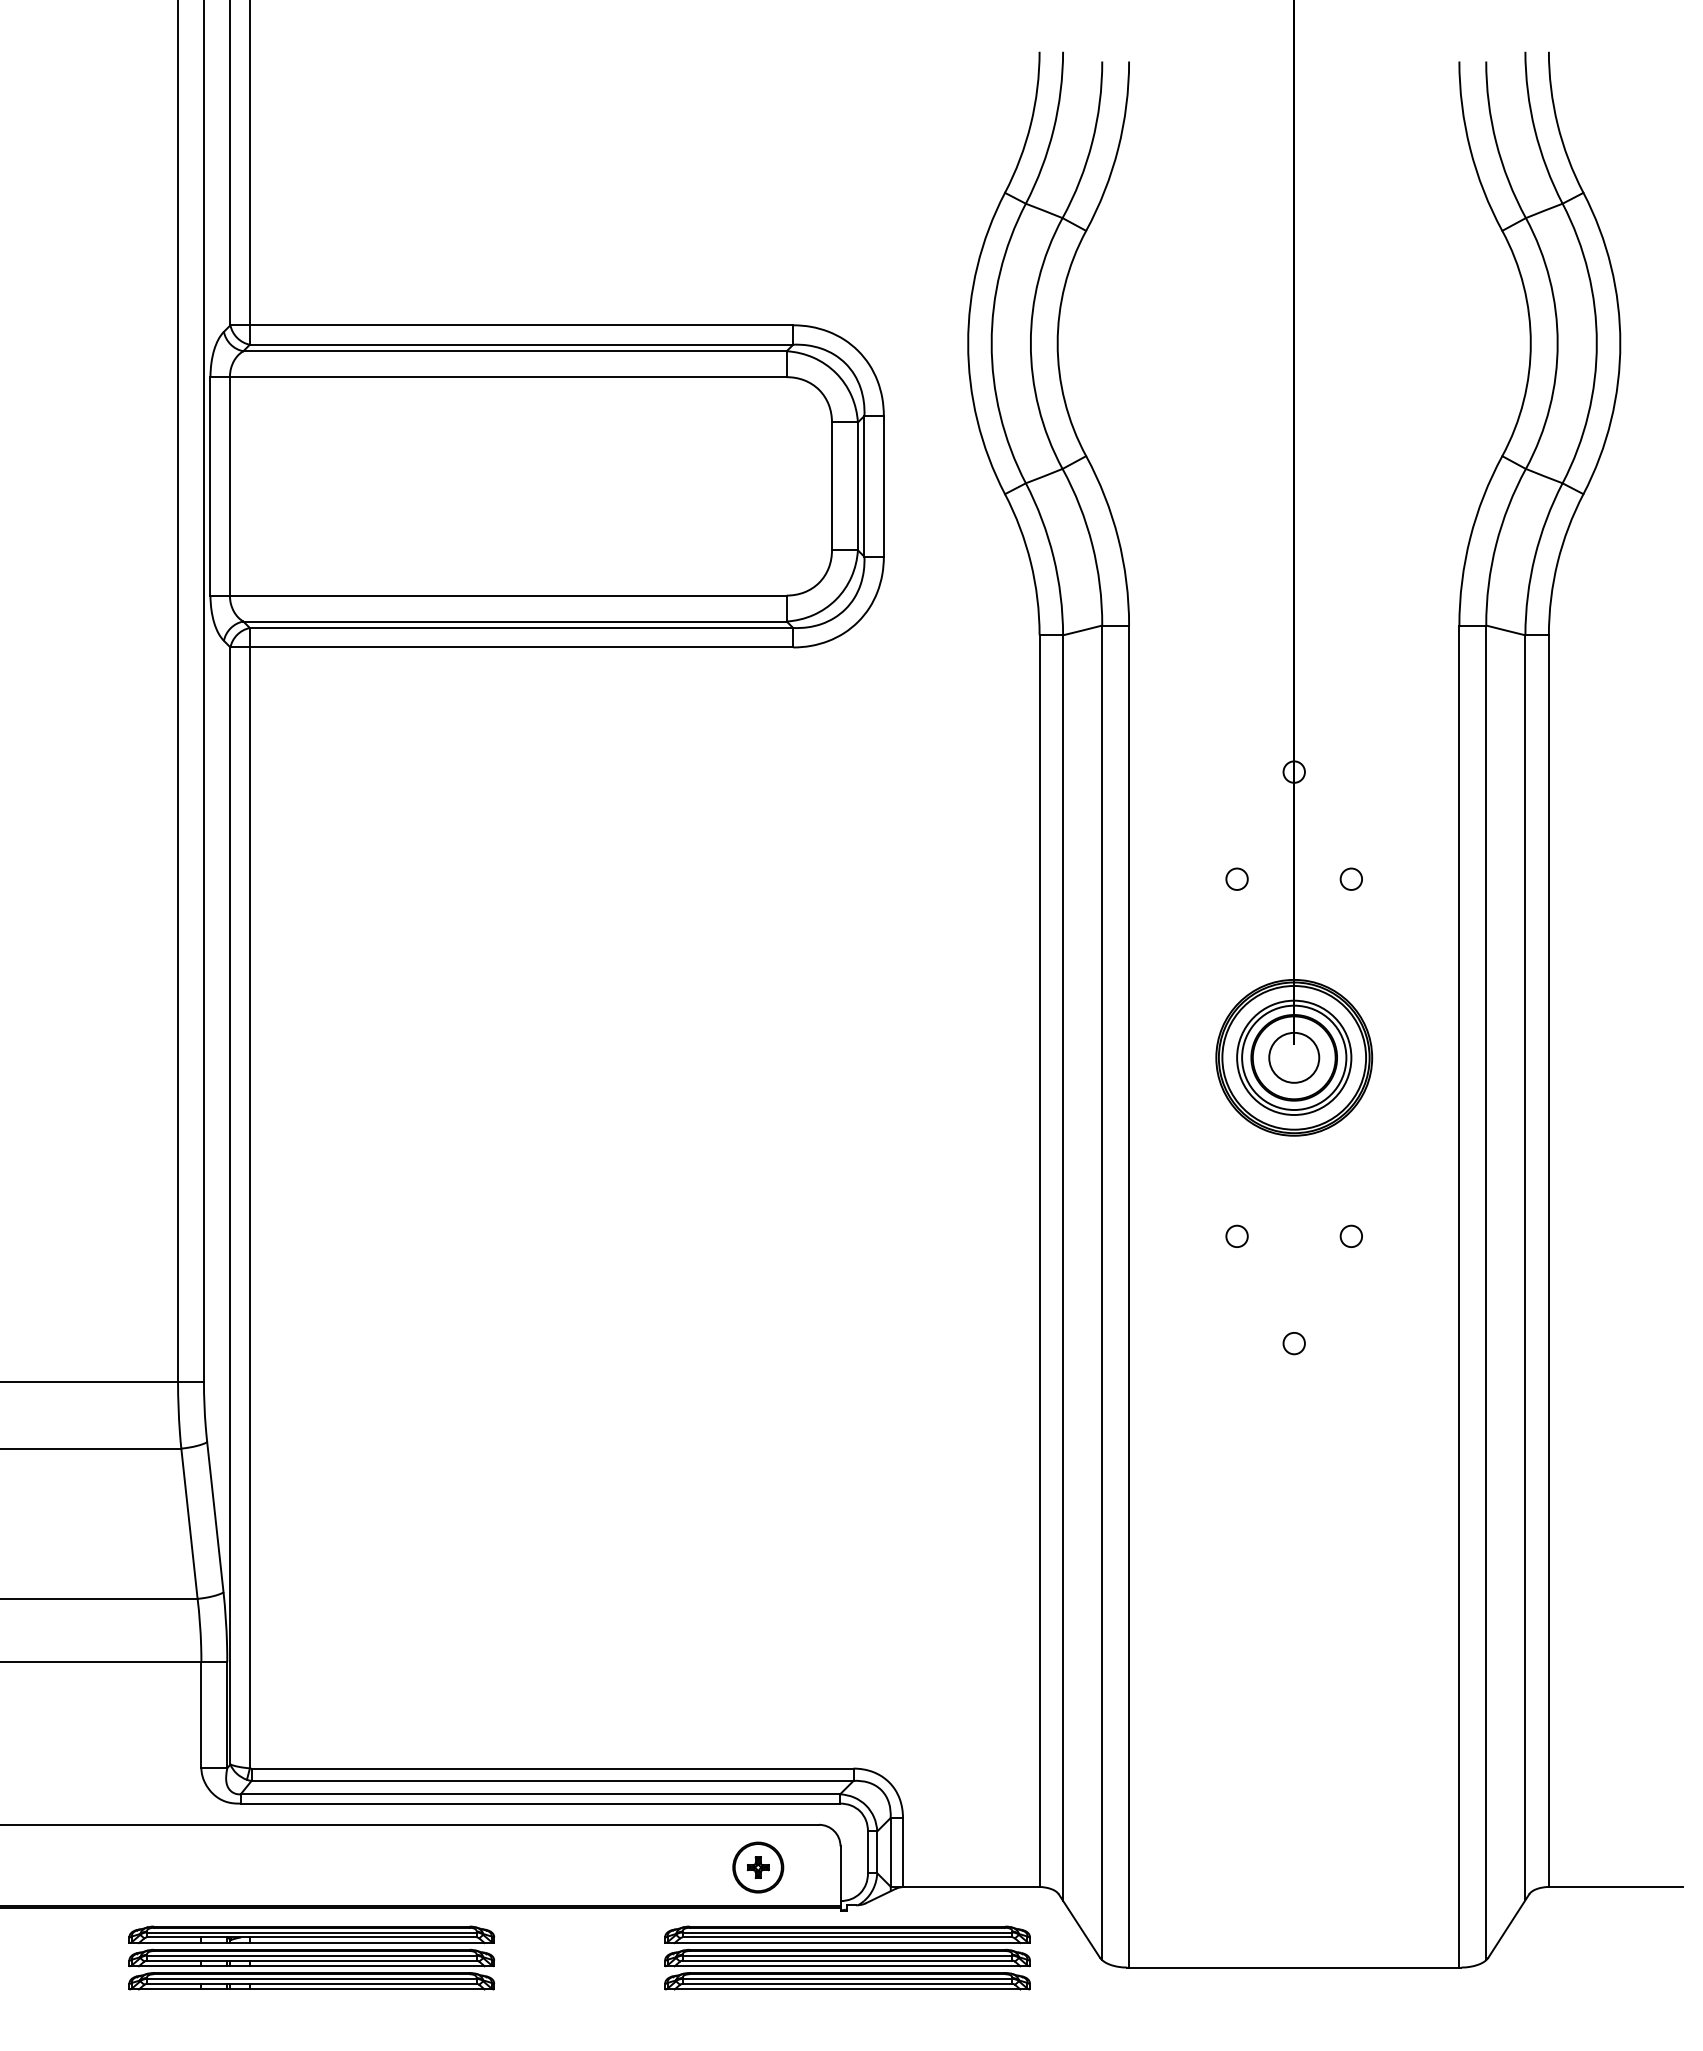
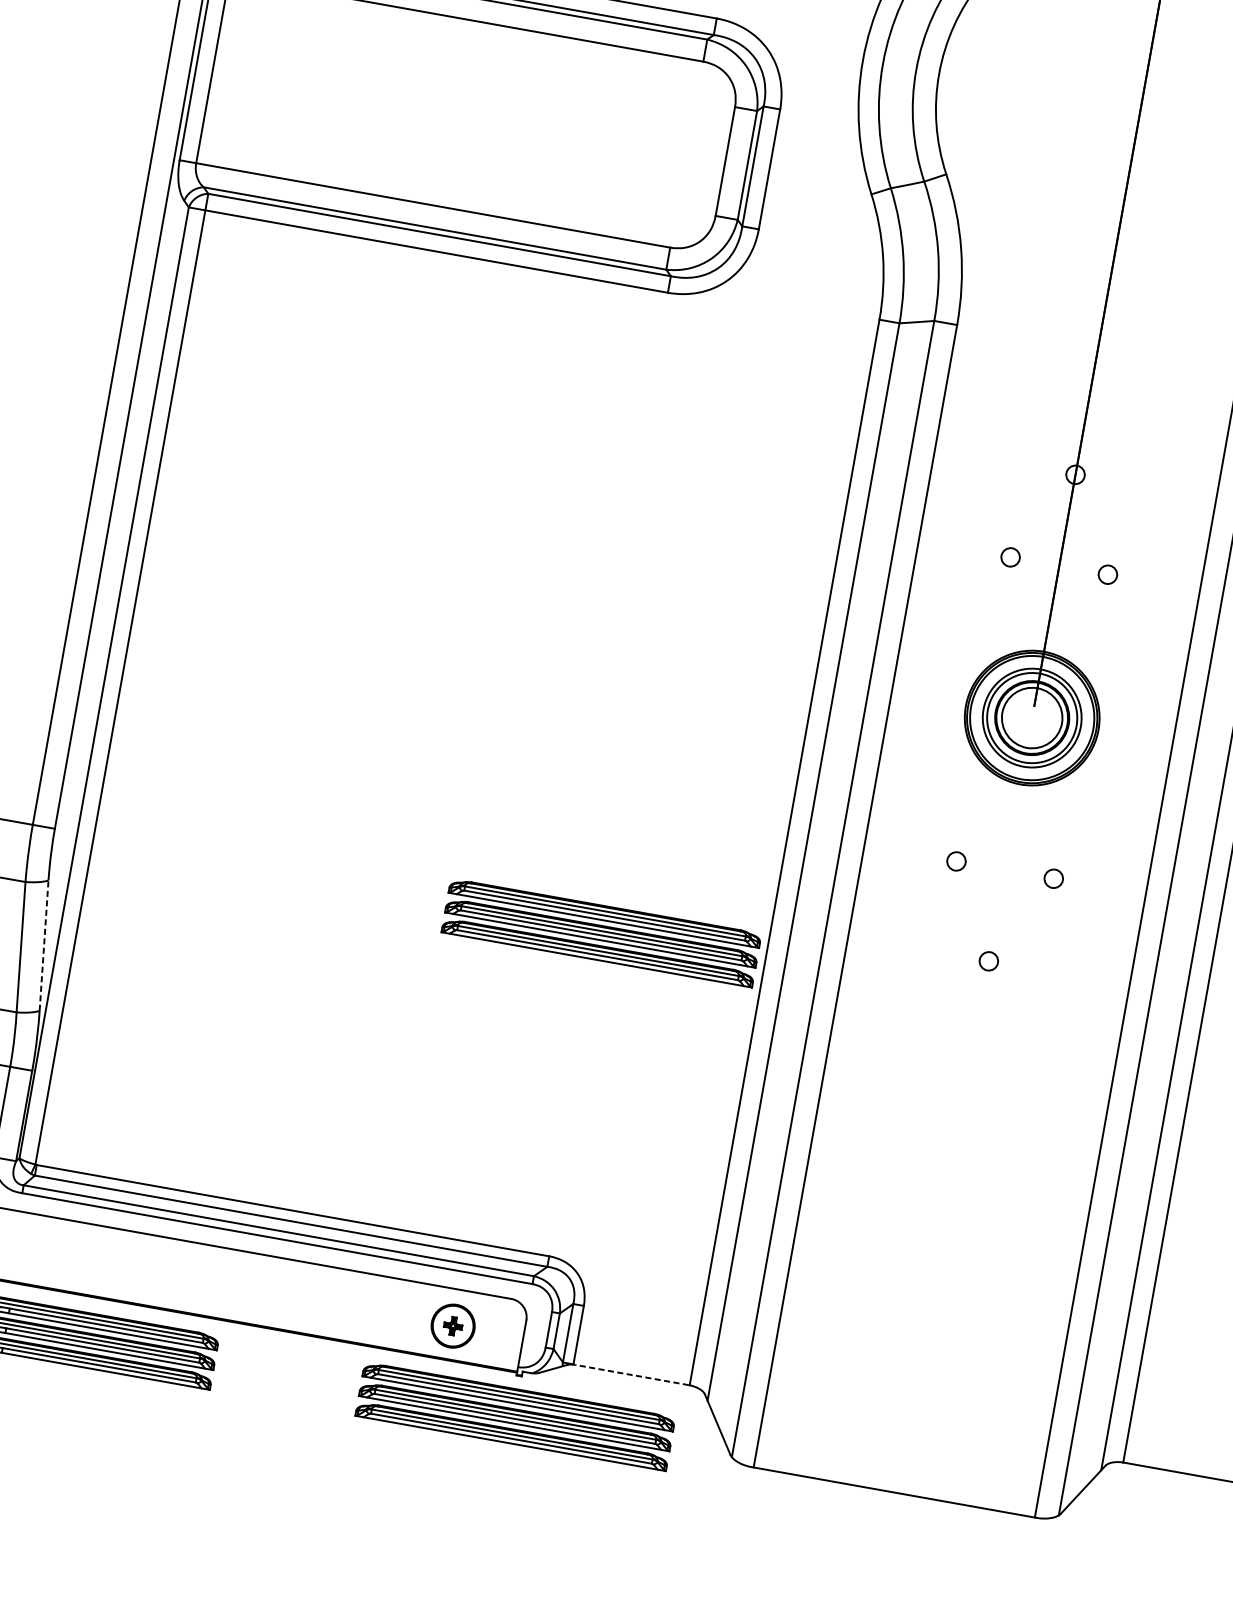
circle: (1294, 1057) -> (1032, 717), size x1.4
part: (847, 1389) -> (601, 932), added
line: (215, 1517) -> (44, 945), solid -> dashed
line: (971, 1886) -> (631, 1374), solid -> dashed

